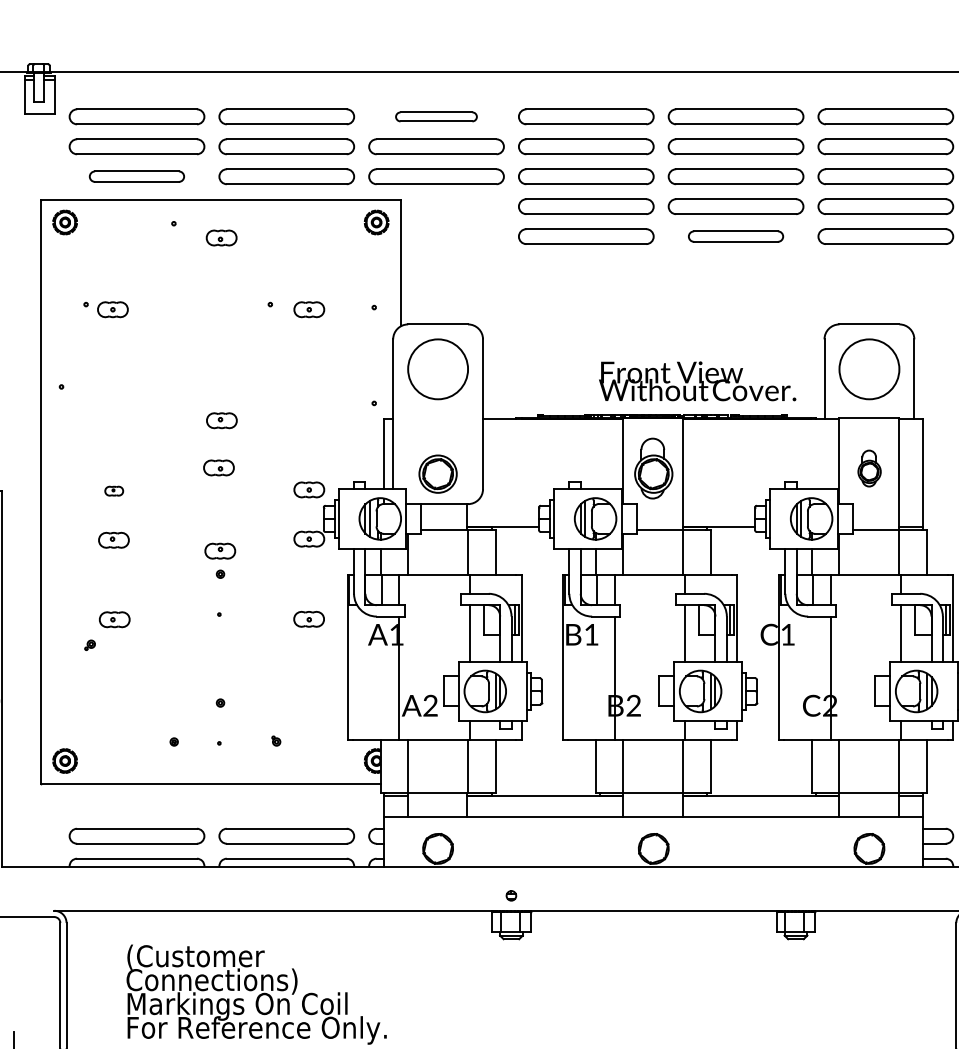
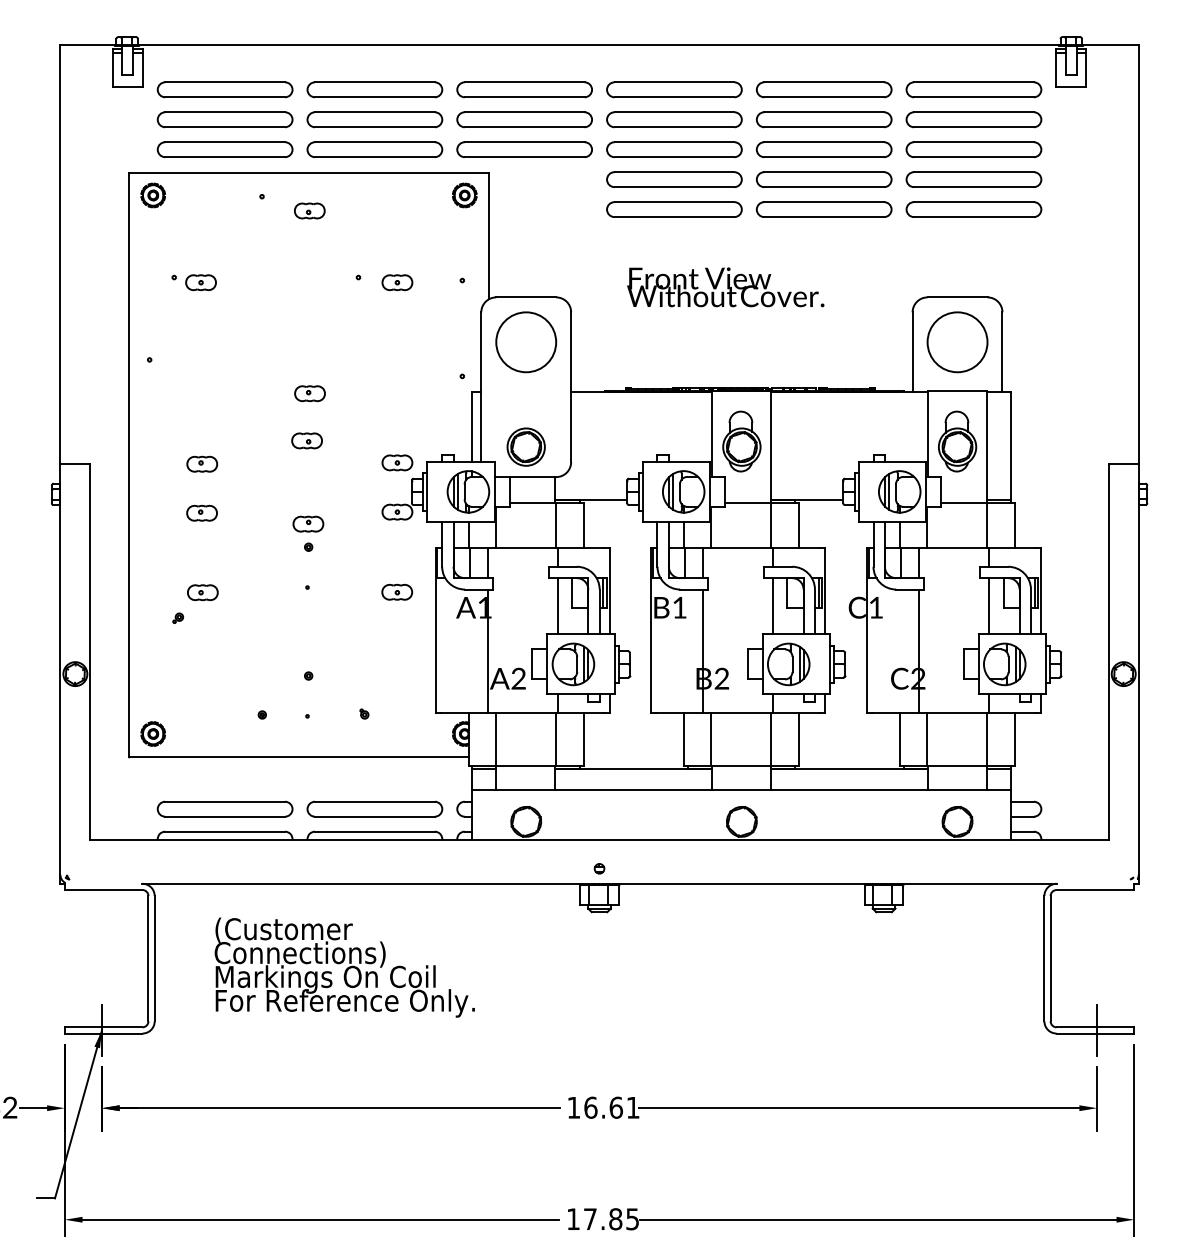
part: (436, 116) -> (524, 89), size x1.67
part: (136, 176) -> (224, 149), size x1.43
part: (735, 236) -> (823, 209), size x1.43
text: (697, 381) -> (725, 287), moved
part: (869, 468) -> (957, 441), size x1.67
part: (114, 490) -> (202, 463), size x1.67

